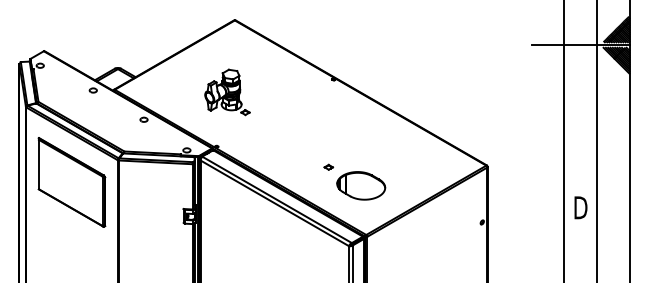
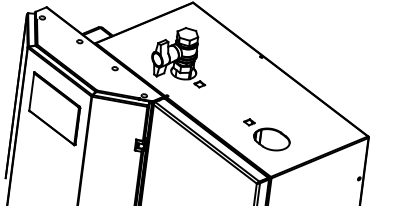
part: (227, 92) -> (180, 56), size x1.67
part: (328, 167) -> (249, 122), size x1.67

